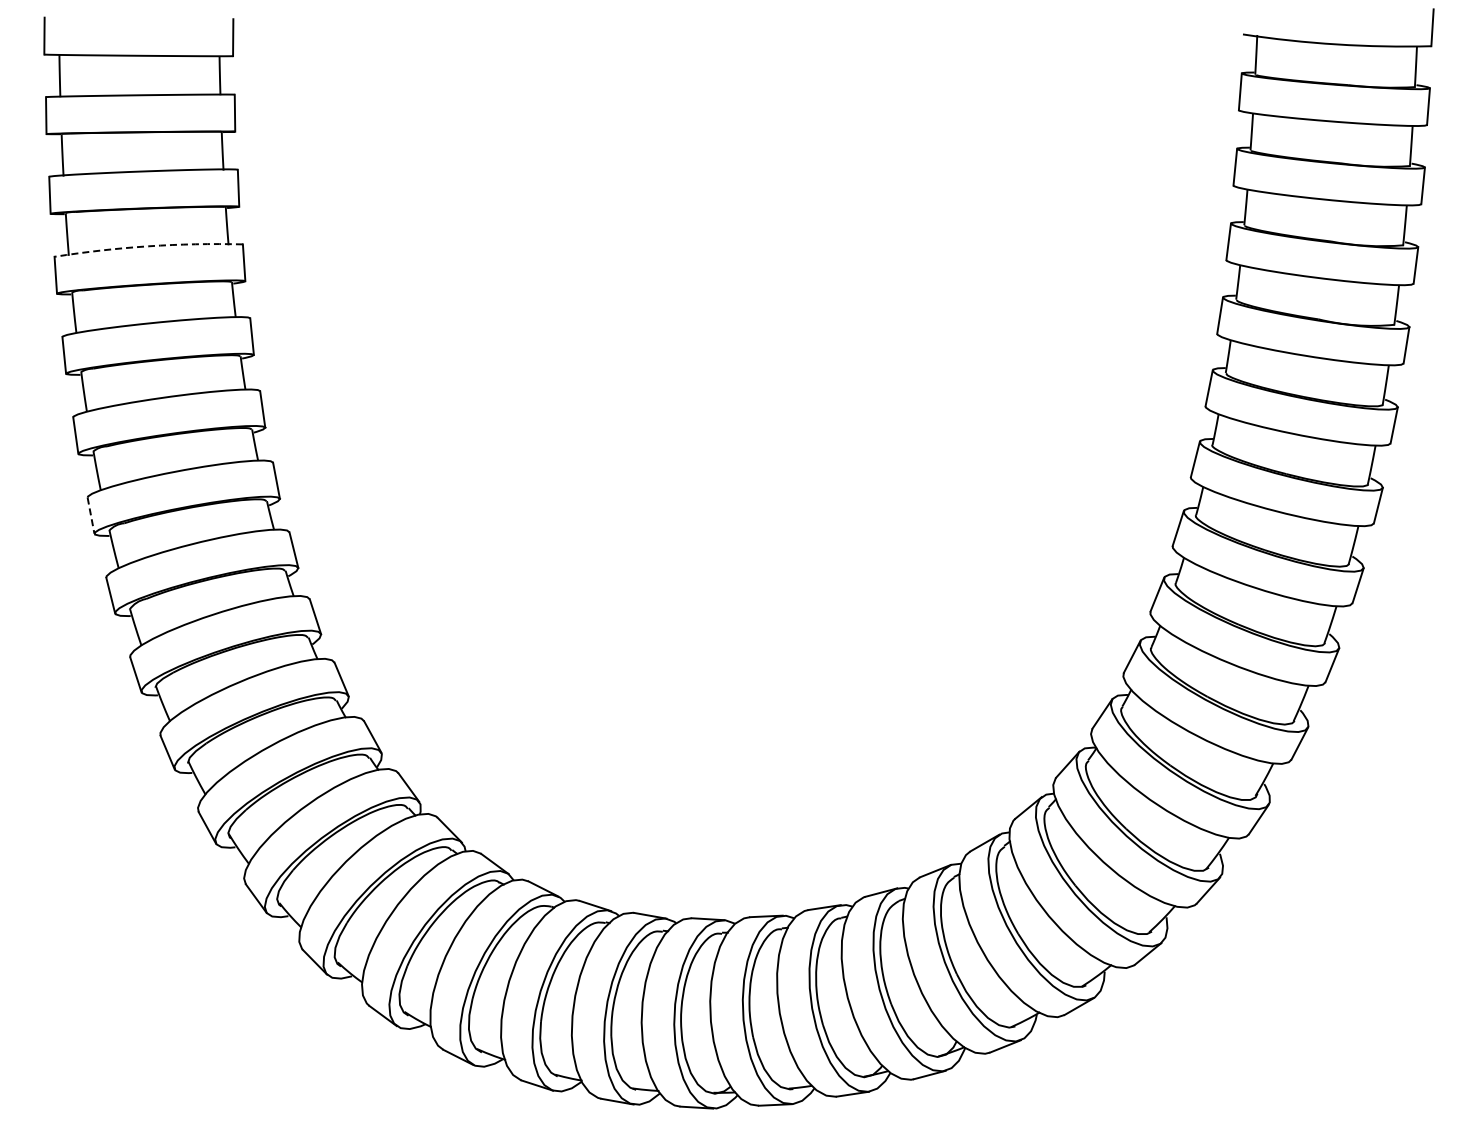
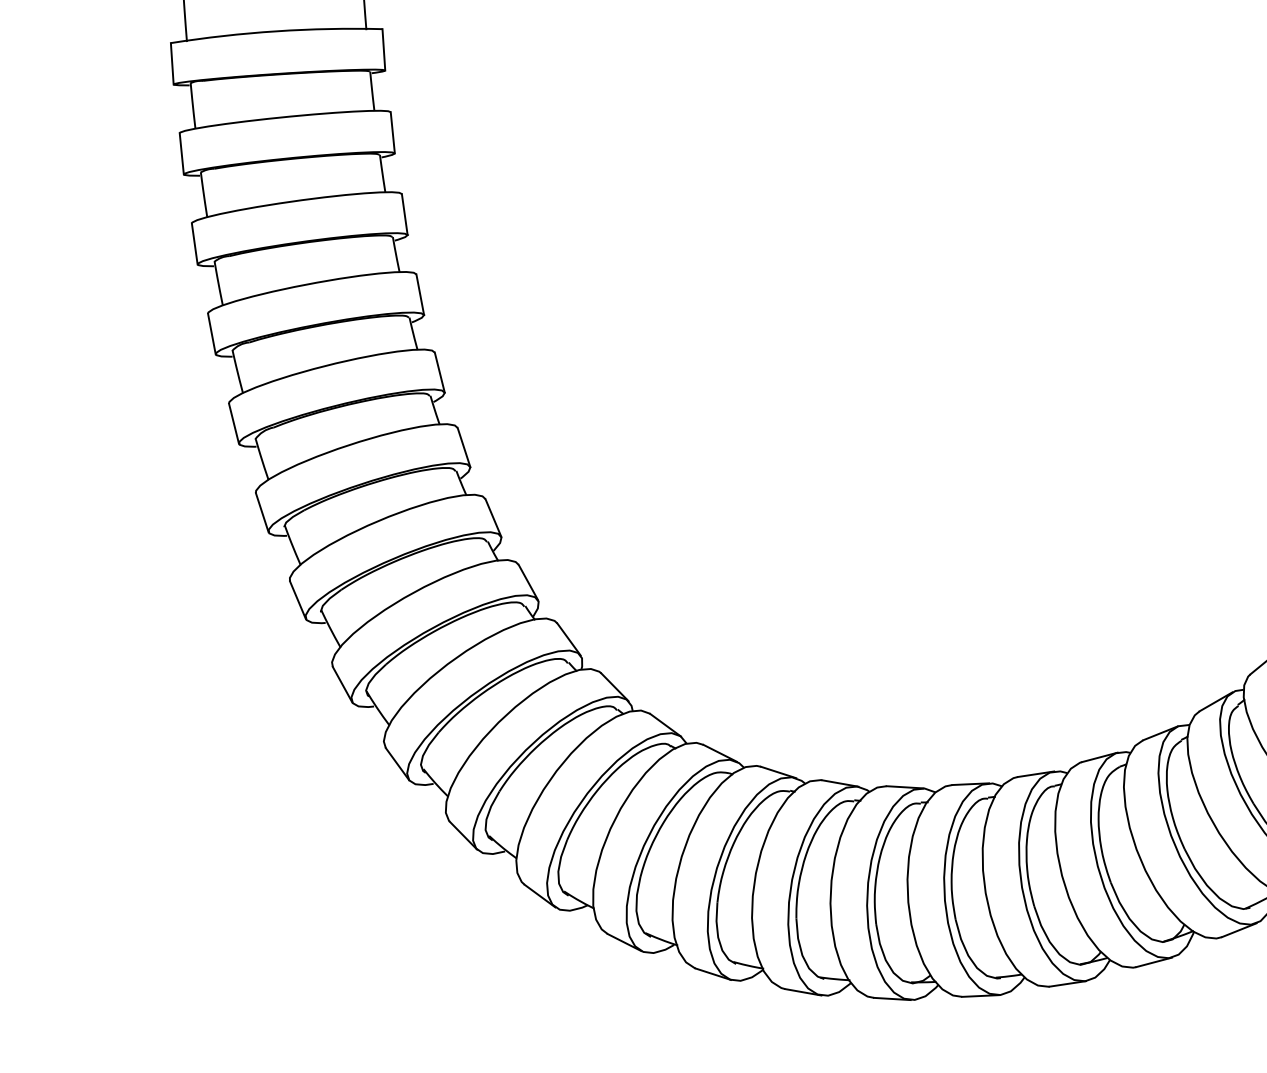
arc: (148, 246) -> (276, 31), dashed -> solid
line: (91, 516) -> (212, 334), dashed -> solid

